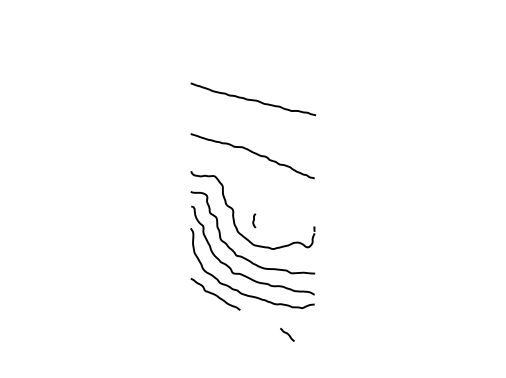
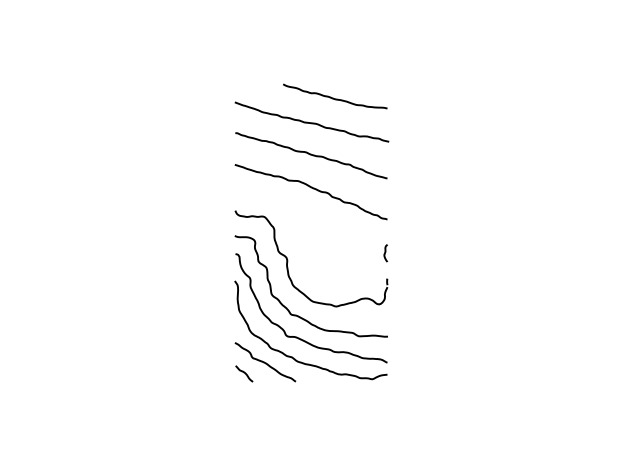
curve: (271, 79) -> (334, 97), added
curve: (252, 126) -> (310, 155), added
curve: (254, 220) -> (385, 252), moved
line: (287, 334) -> (244, 373), moved

